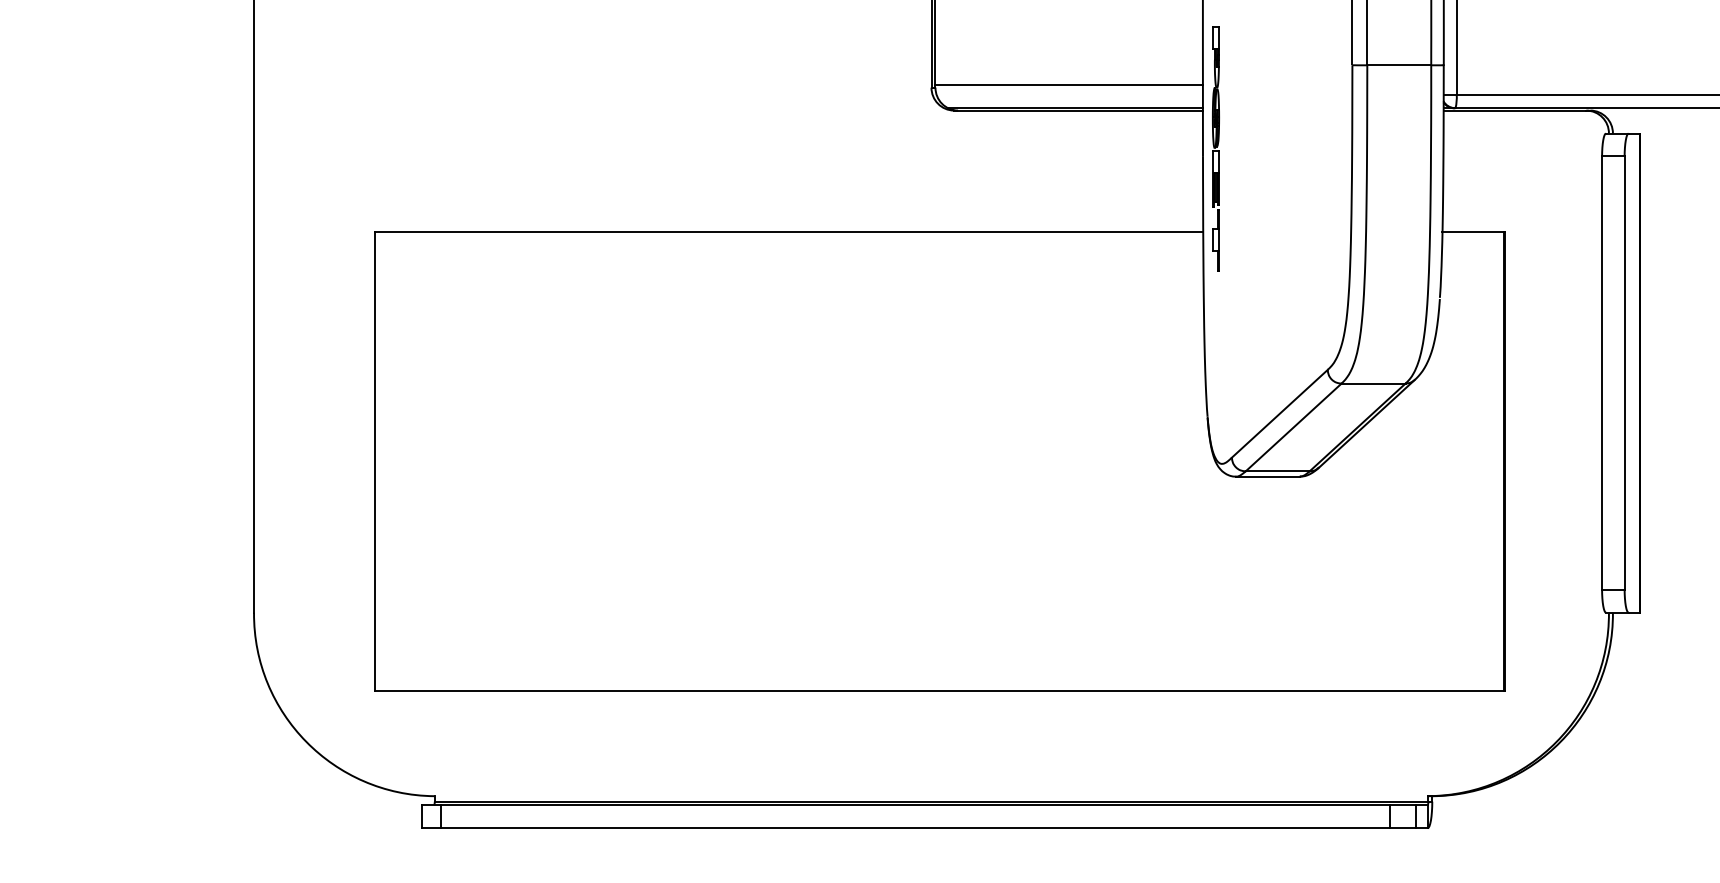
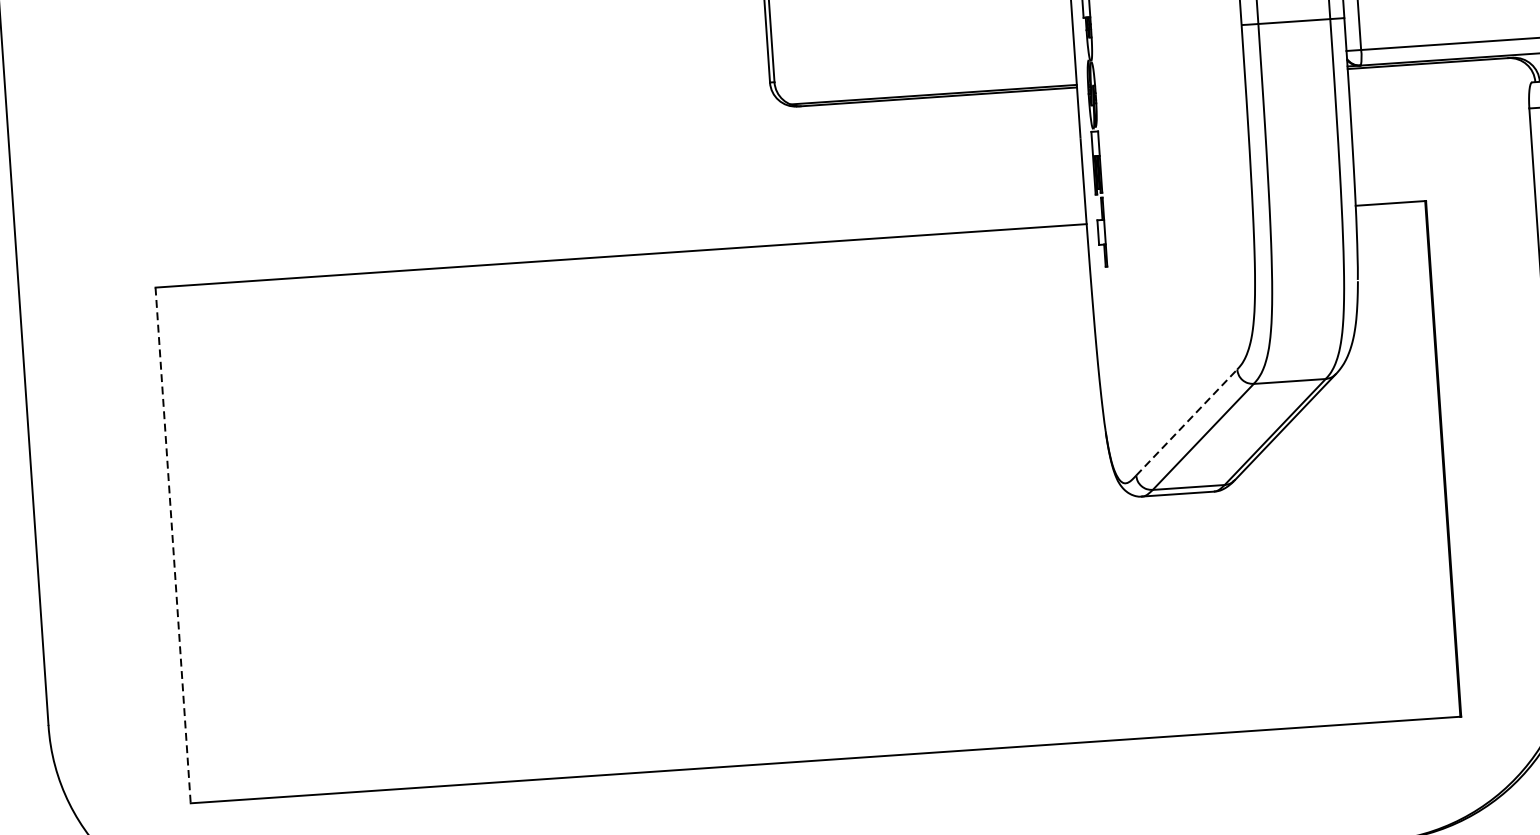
line: (1068, 85) -> (923, 69), removed
line: (1279, 413) -> (1186, 422), solid -> dashed
line: (375, 461) -> (173, 545), solid -> dashed

